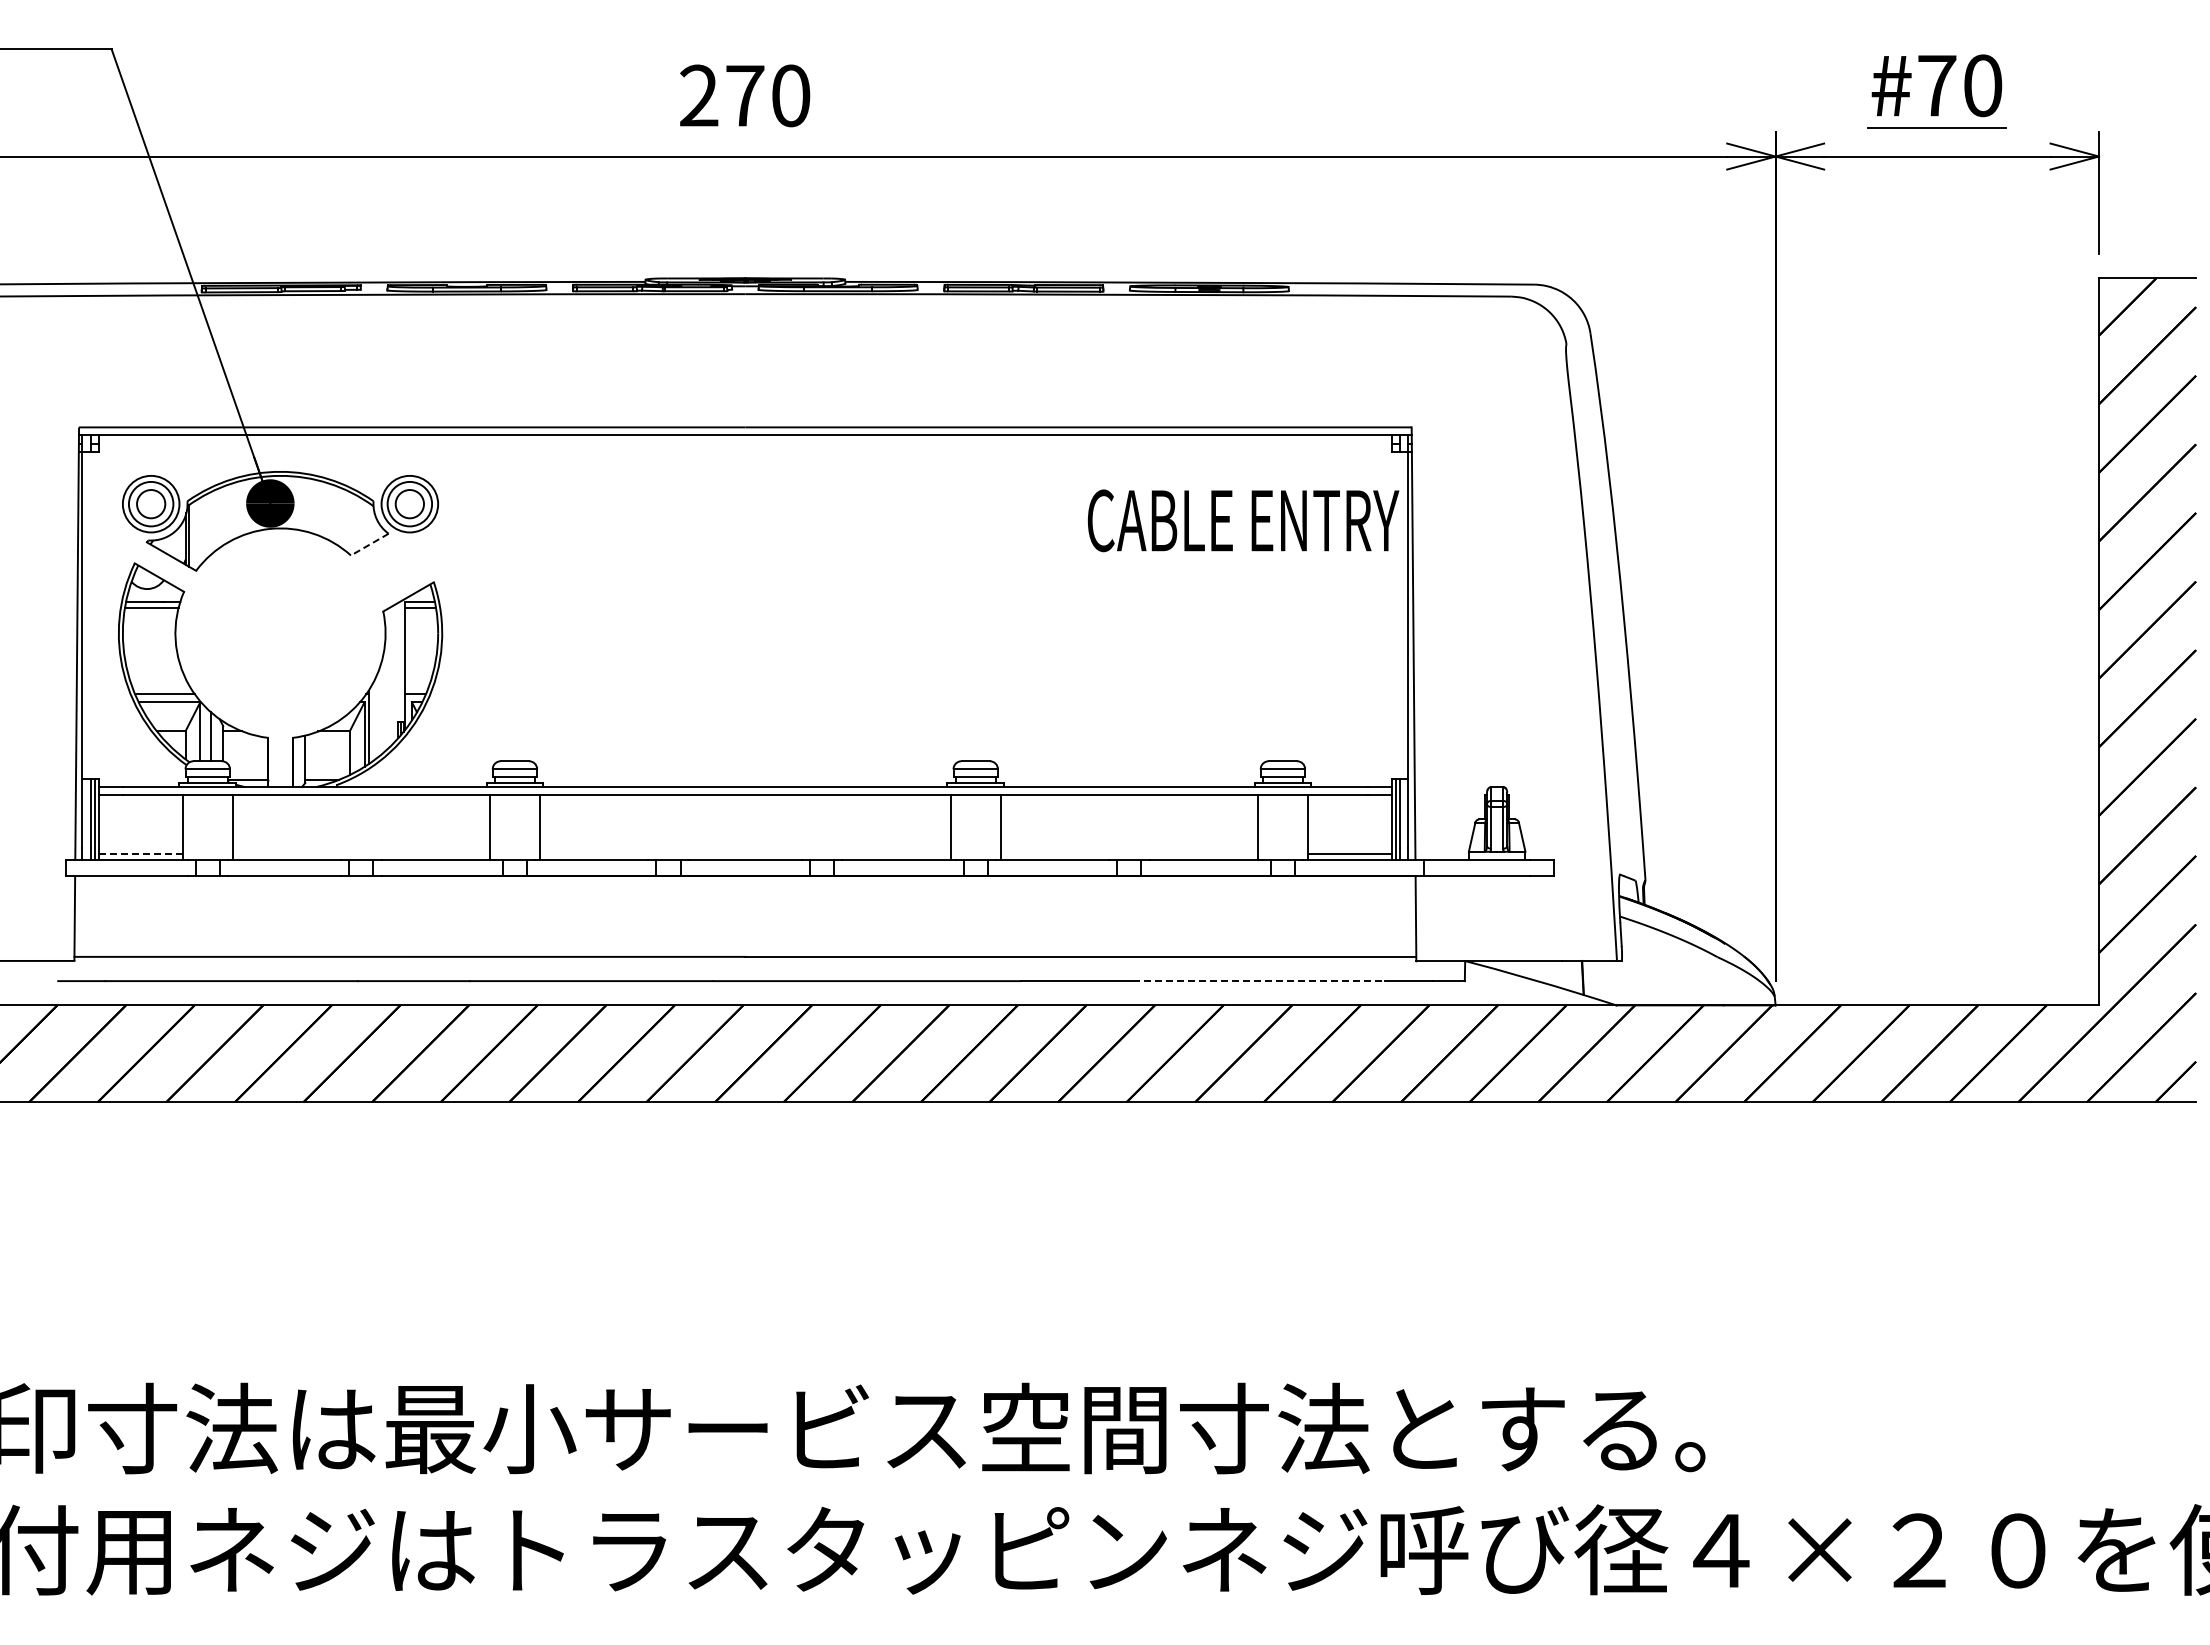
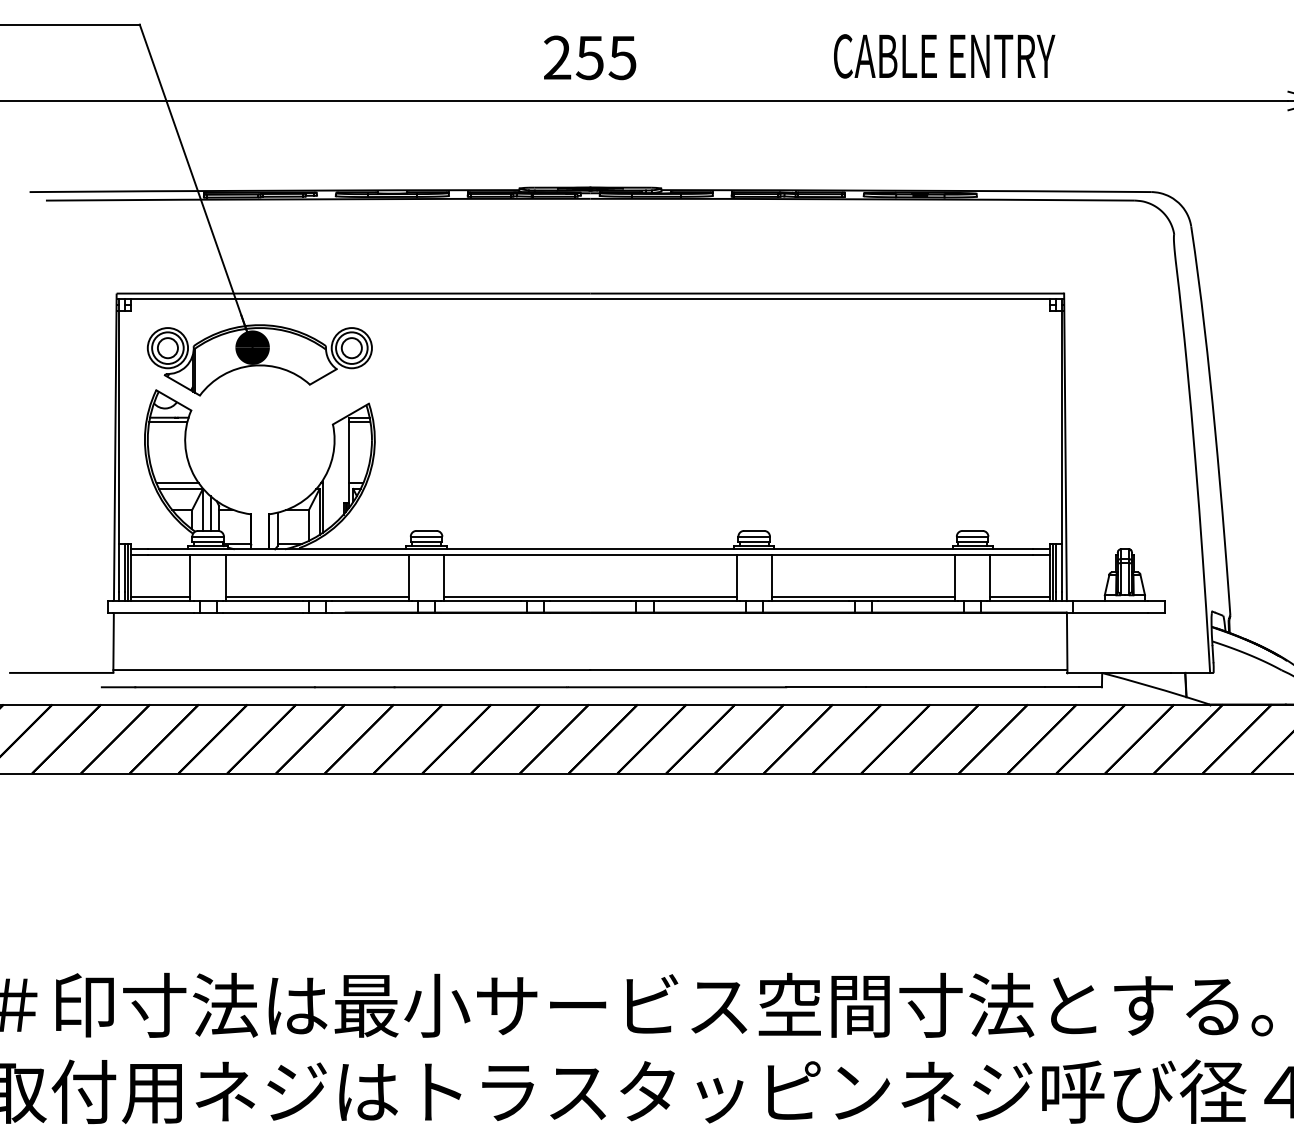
text: (767, 95) -> (606, 57), 270 -> 255
text: (1243, 520) -> (944, 56), moved
line: (369, 544) -> (323, 376), dashed -> solid
line: (140, 854) -> (160, 597), dashed -> solid
line: (361, 854) -> (317, 597), added
line: (744, 854) -> (589, 597), added
line: (1129, 854) -> (863, 597), added
line: (1259, 981) -> (955, 687), dashed -> solid

